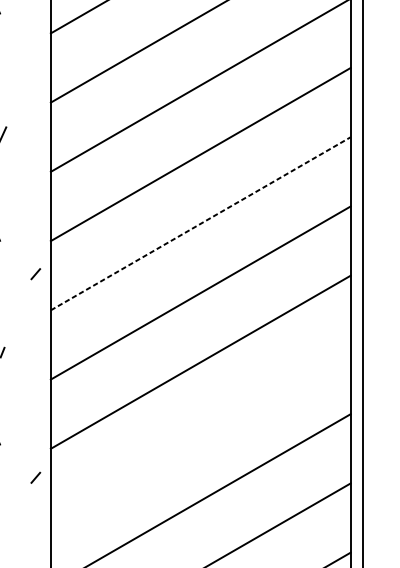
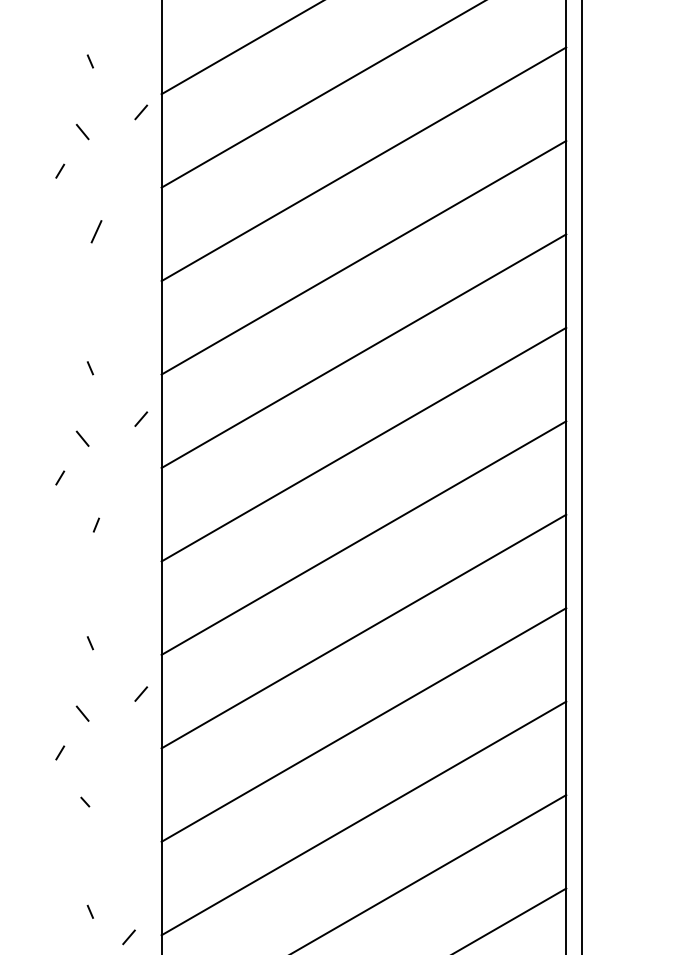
line: (35, 46) -> (141, 112), added
line: (200, 224) -> (363, 351), dashed -> solid
line: (200, 431) -> (363, 631), added

